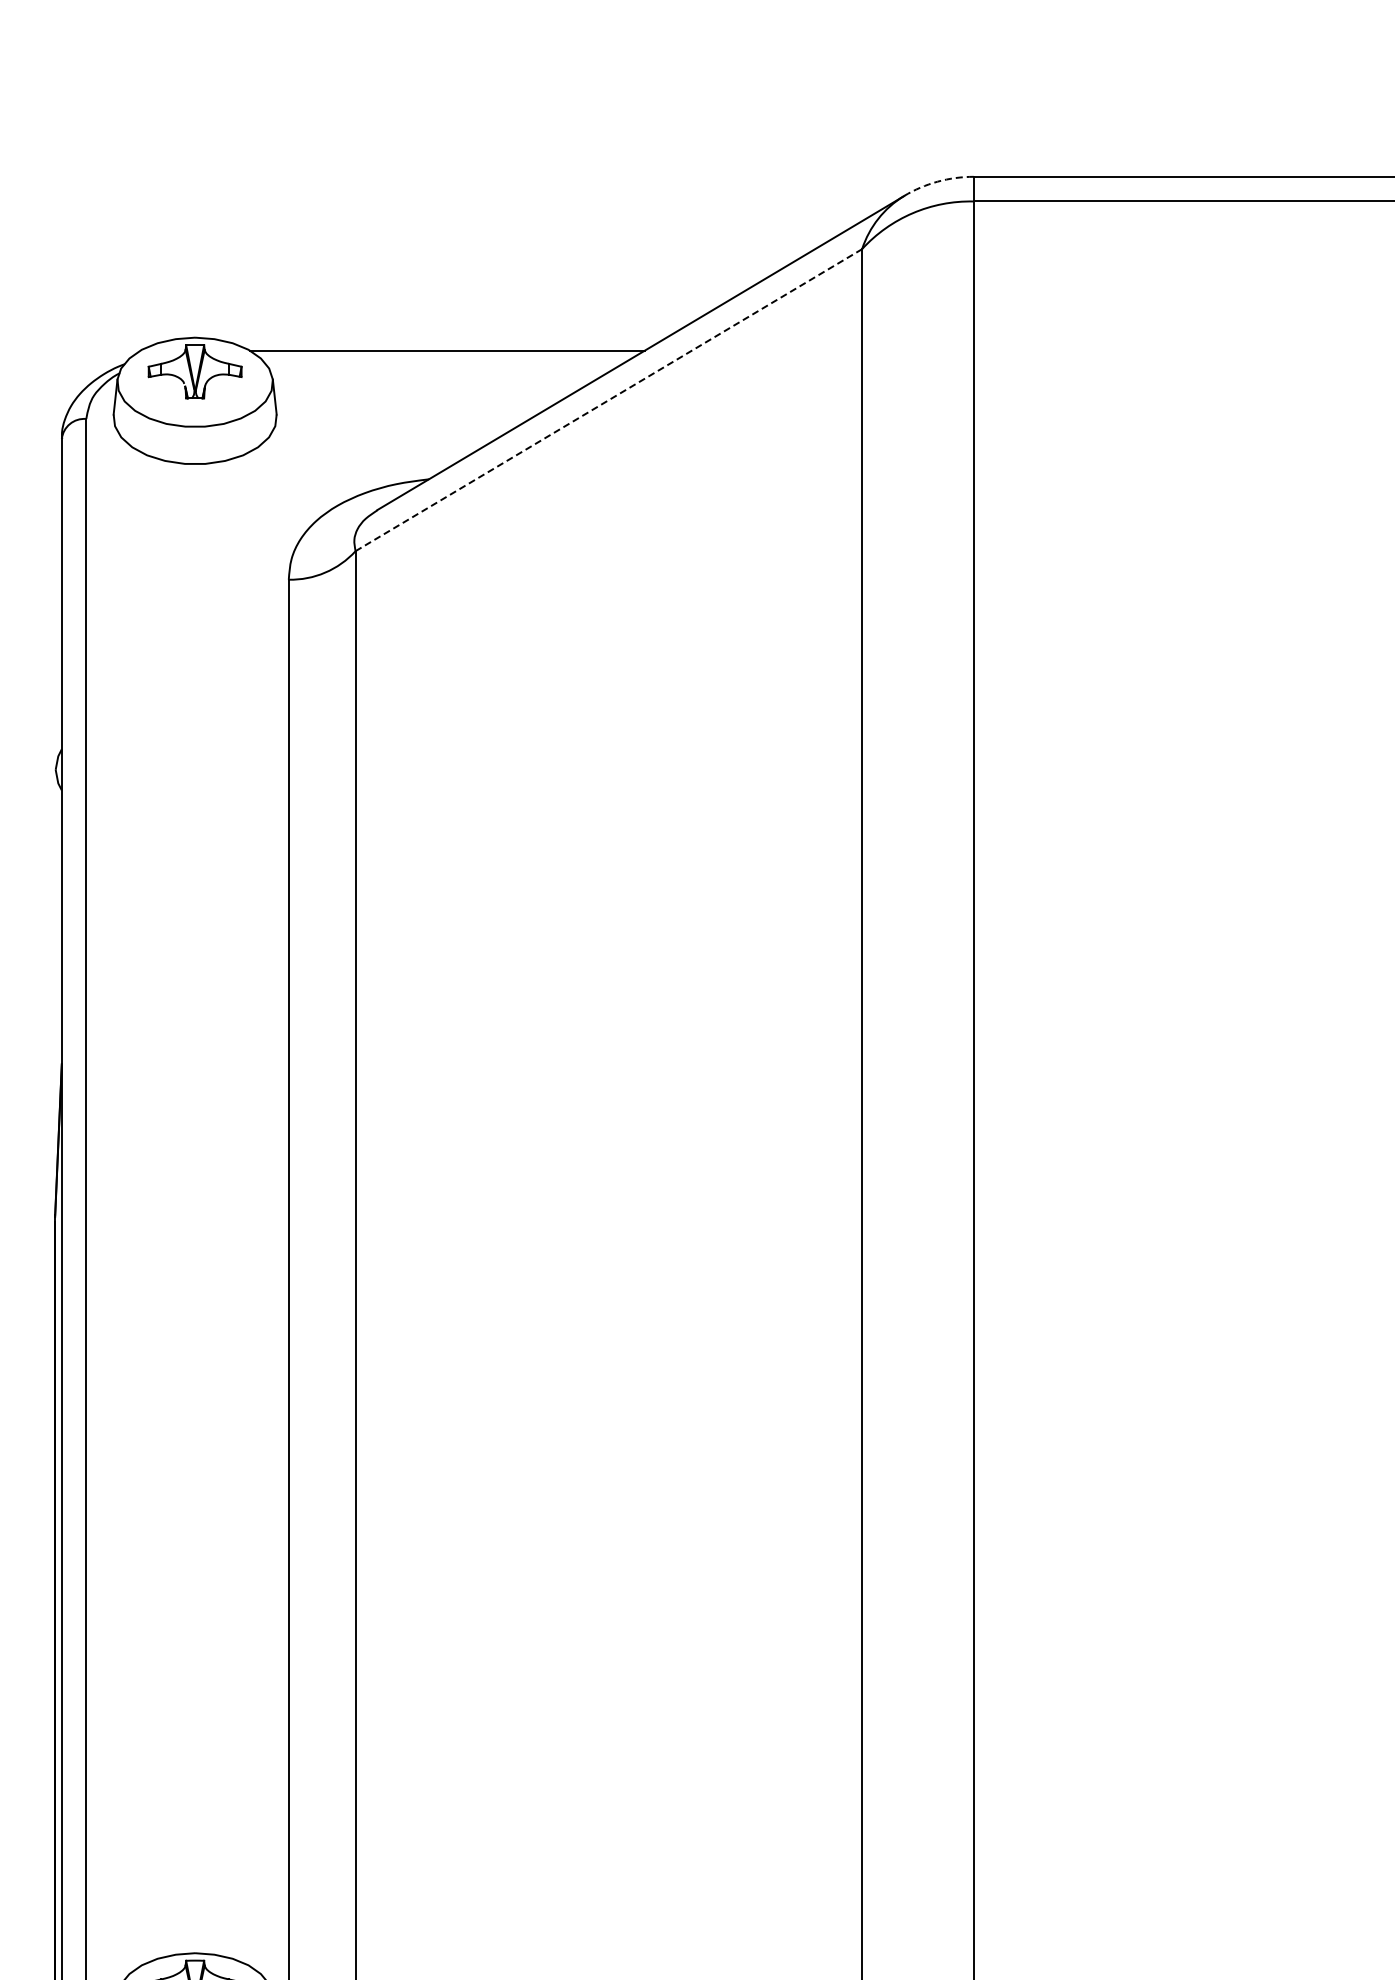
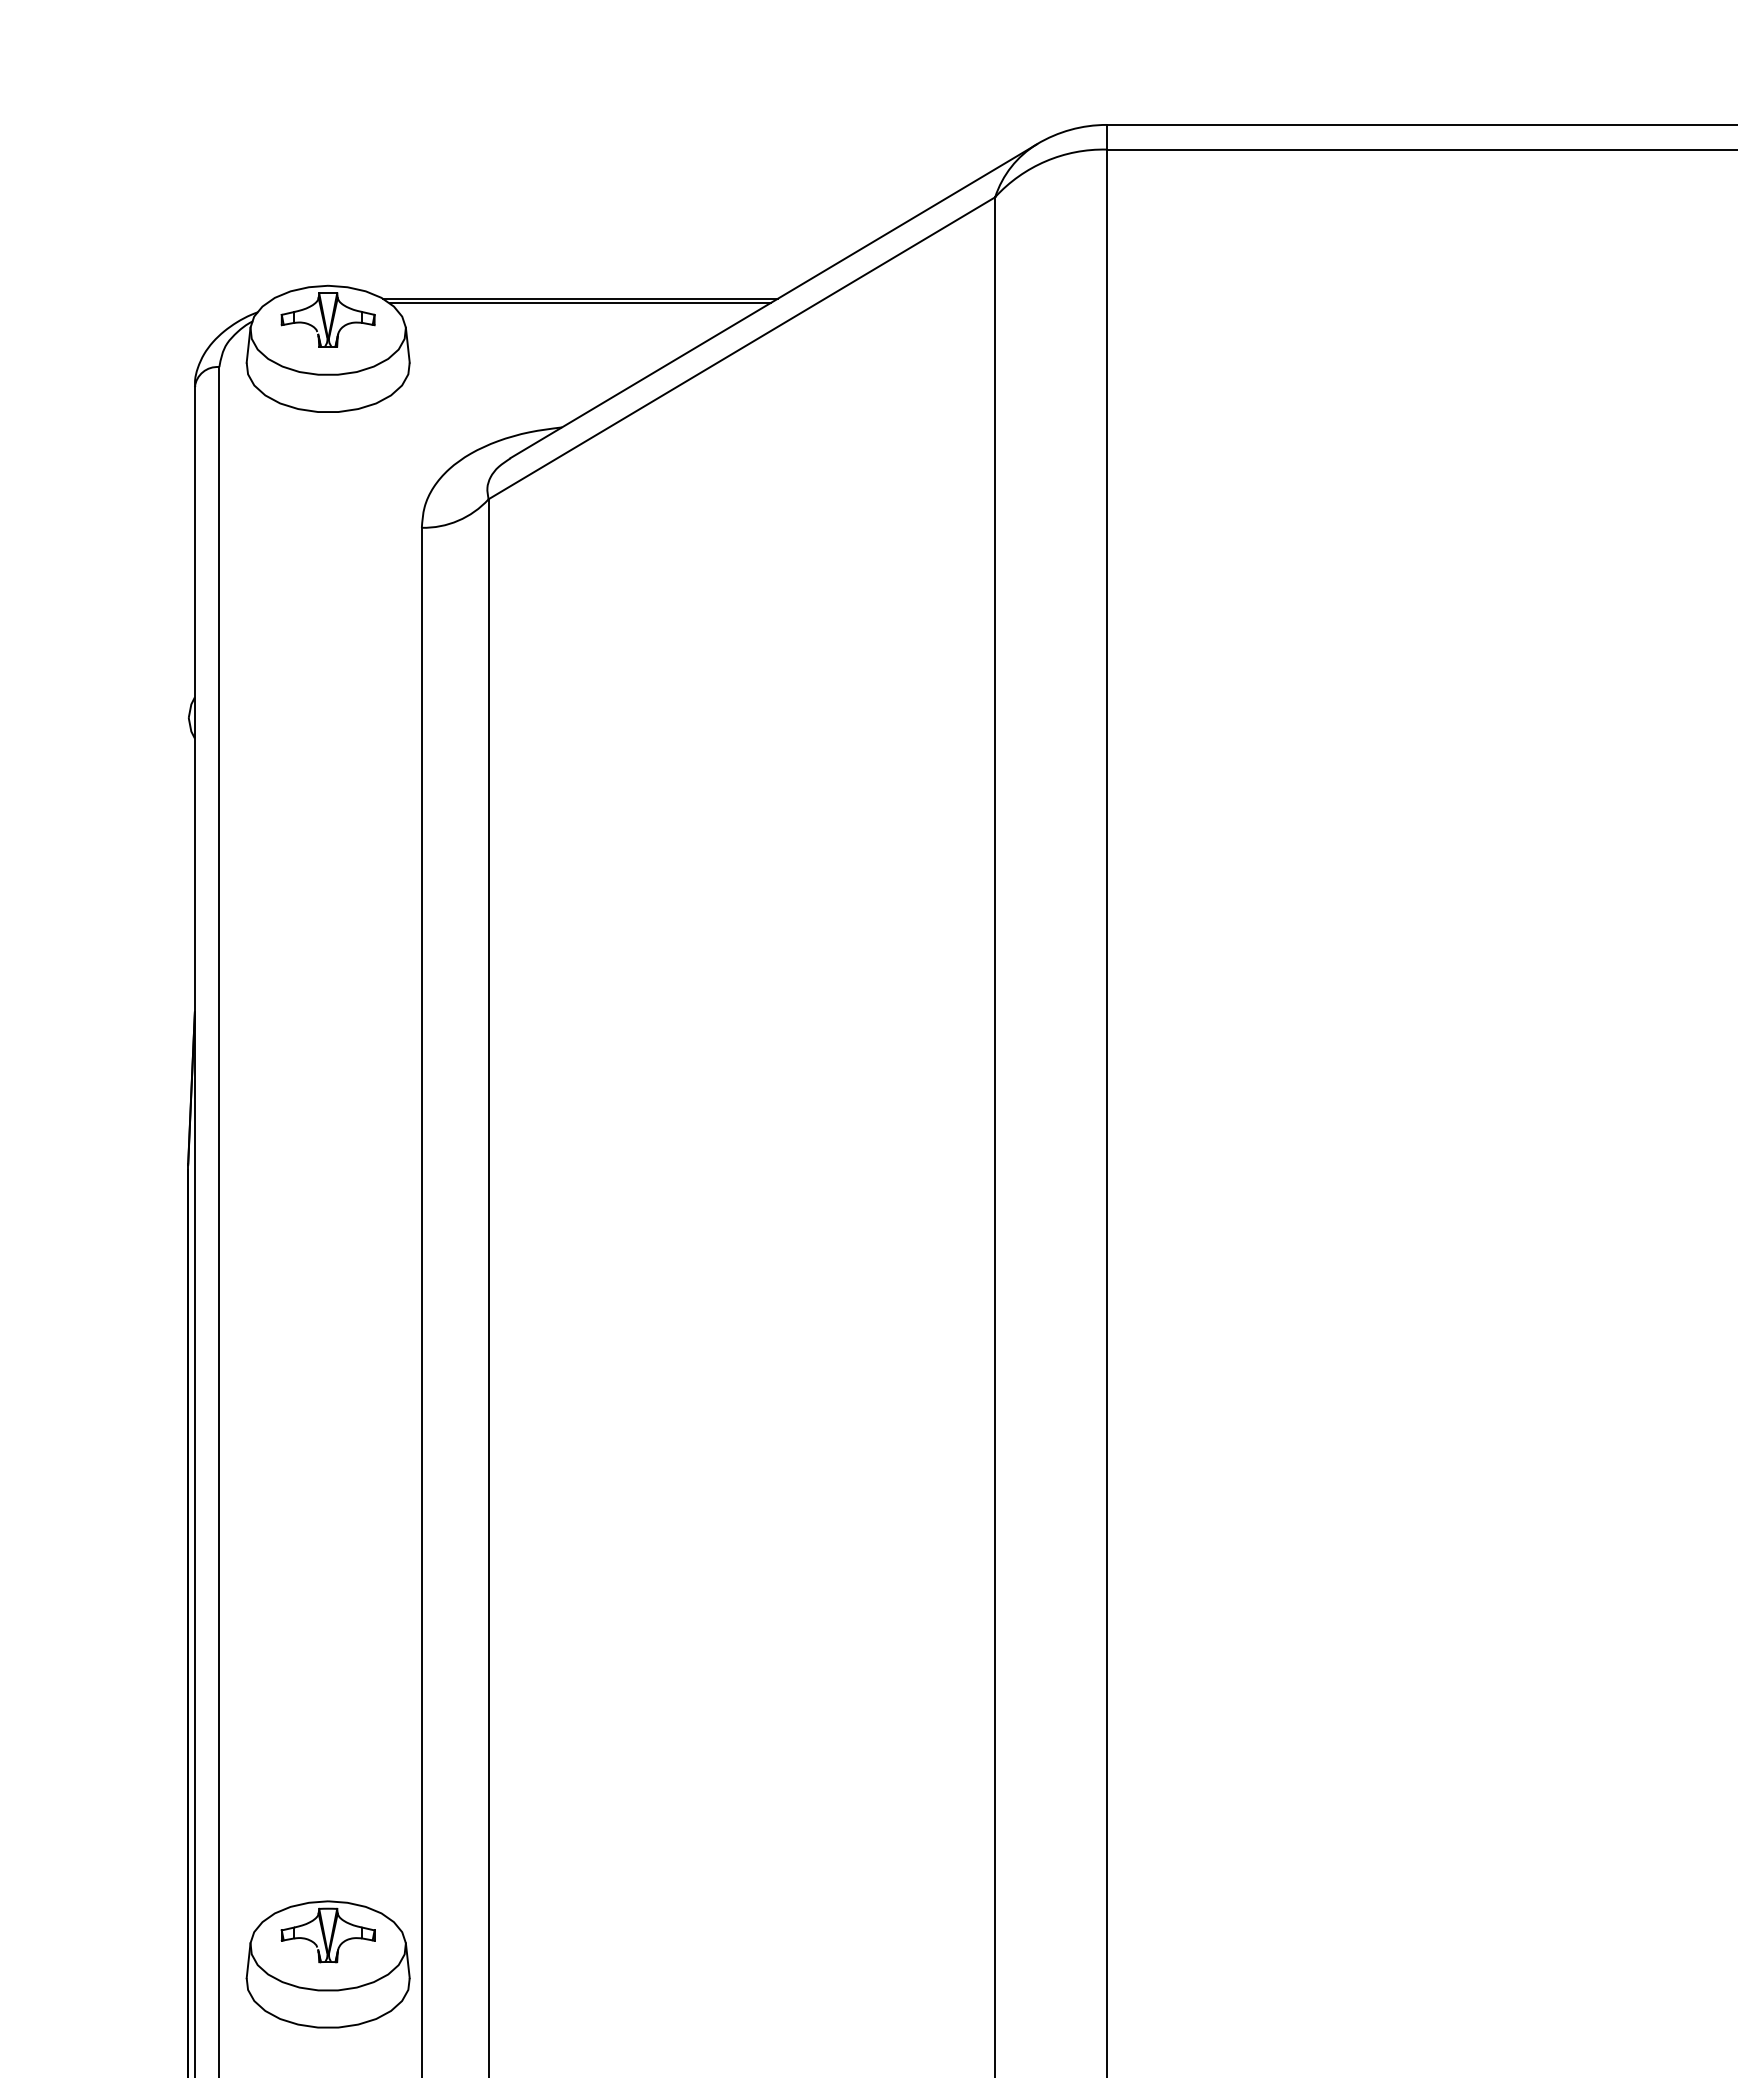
arc: (937, 181) -> (1070, 129), dashed -> solid
line: (446, 355) -> (579, 303), added
line: (609, 400) -> (742, 348), dashed -> solid

